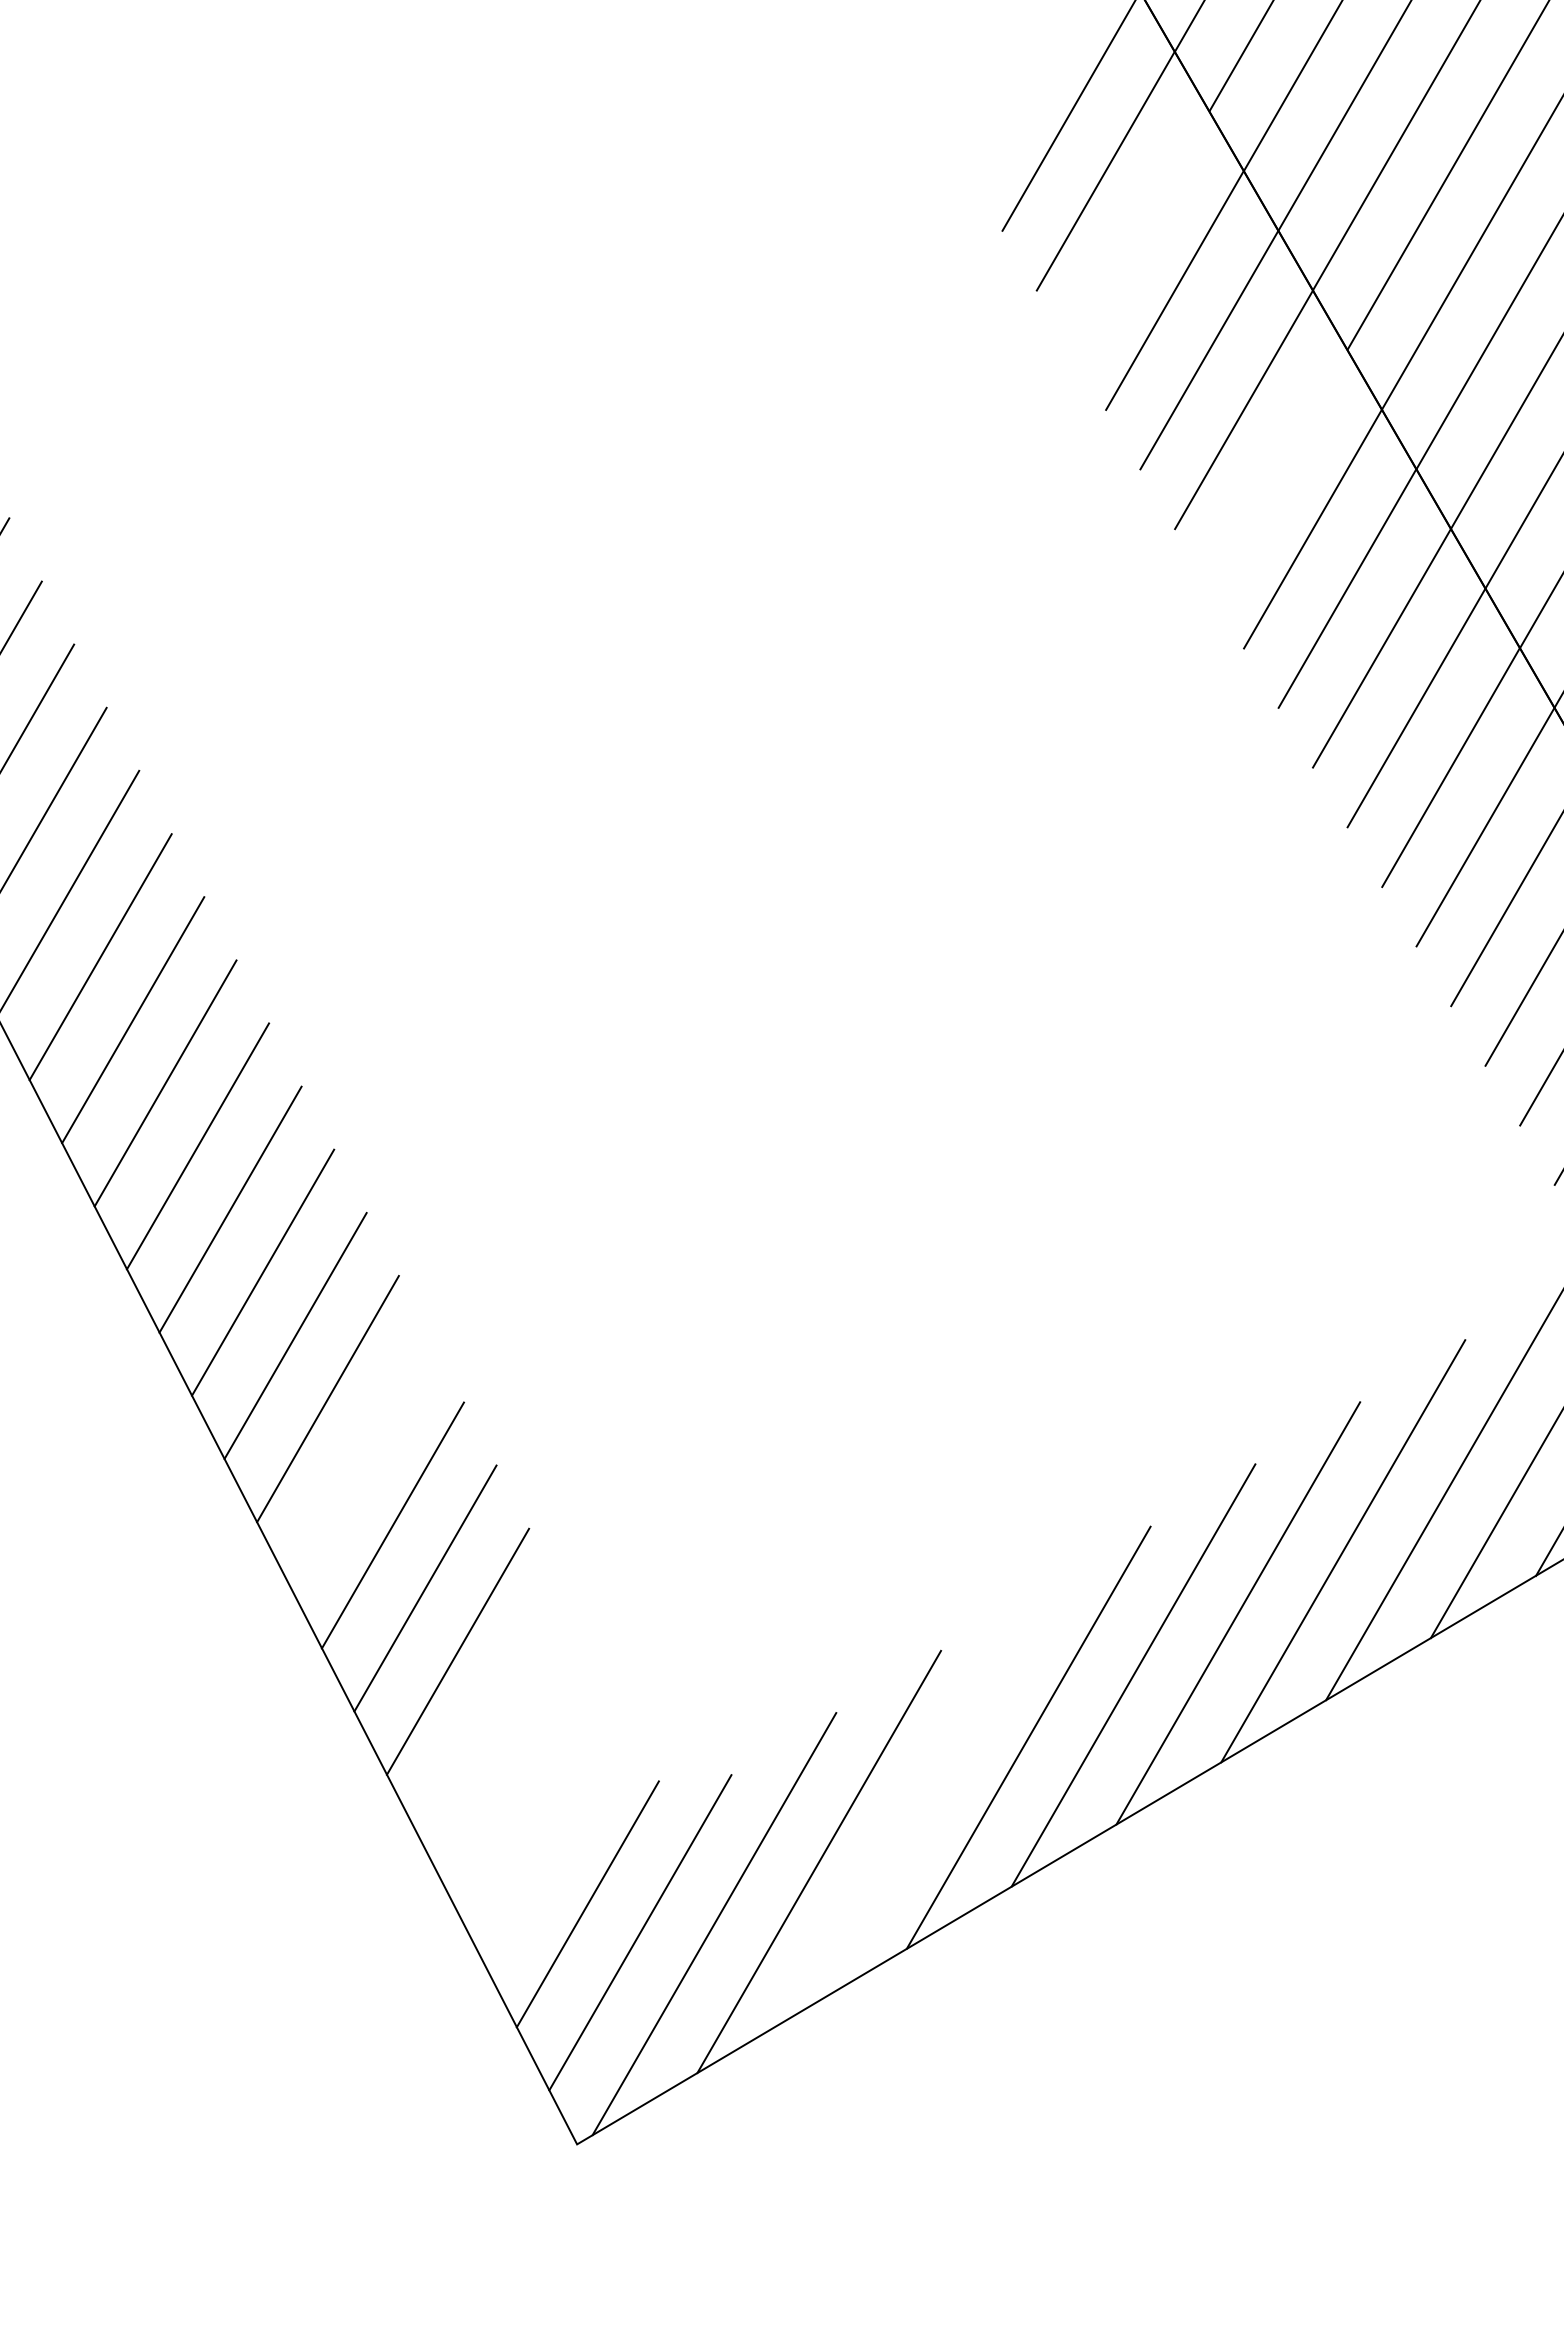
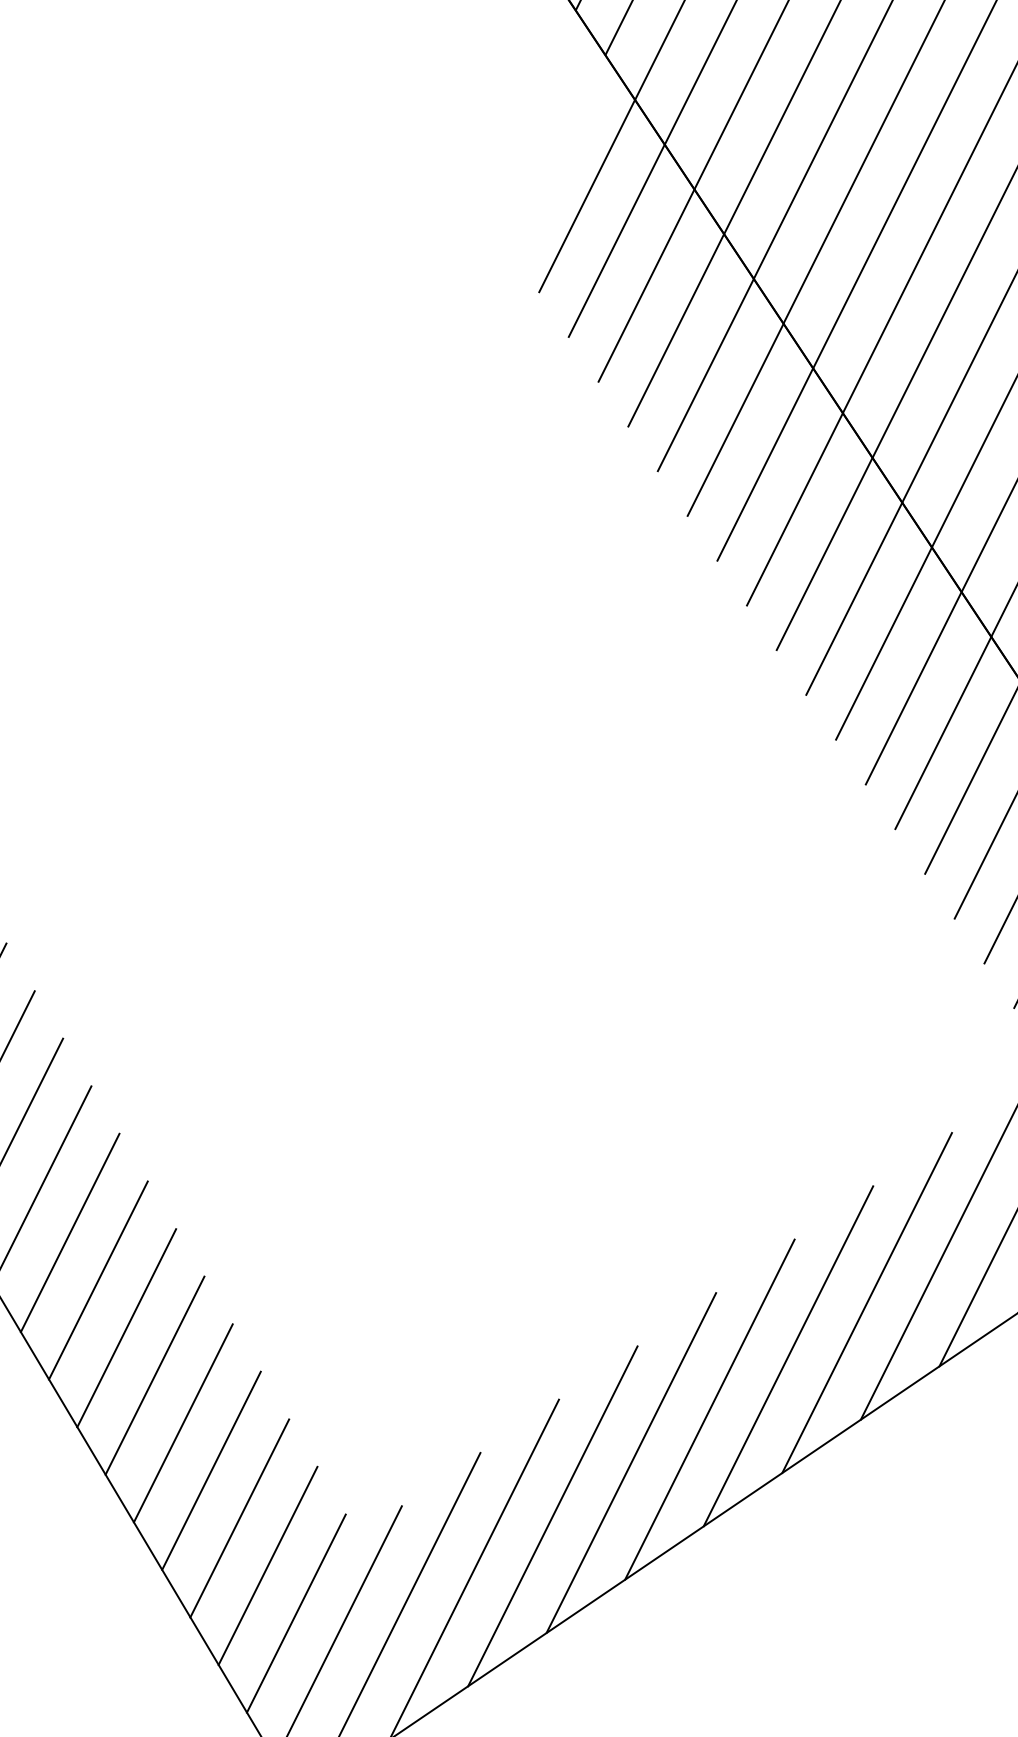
line: (1140, 230) -> (646, 285), added
line: (1278, 468) -> (765, 463), added
line: (360, 1462) -> (98, 1280), added
line: (490, 1714) -> (211, 1470), added
line: (522, 1778) -> (239, 1518), added
line: (923, 1799) -> (552, 1516), added
line: (555, 1841) -> (268, 1566), added

